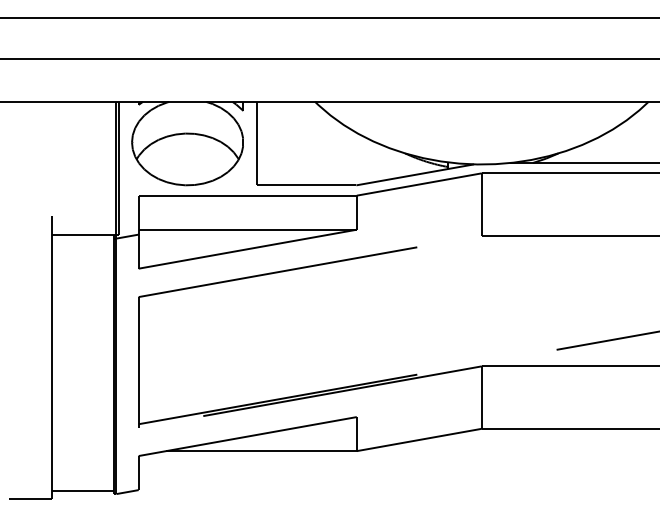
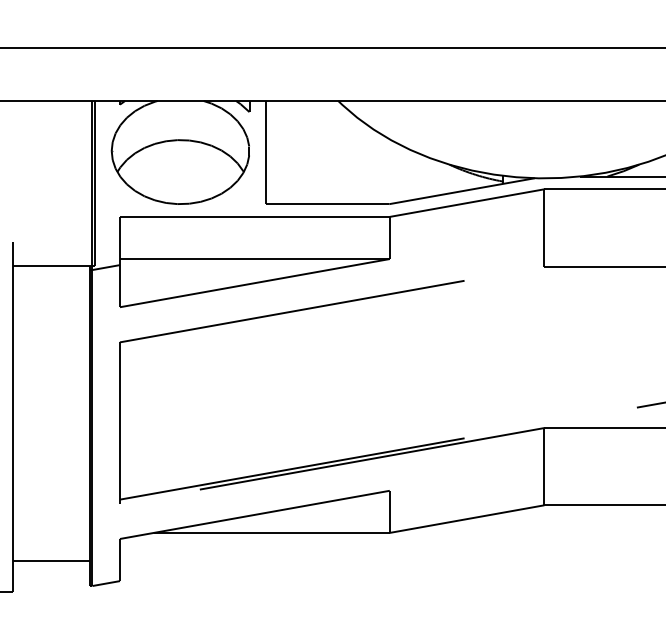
line: (82, 490) -> (50, 560), moved

